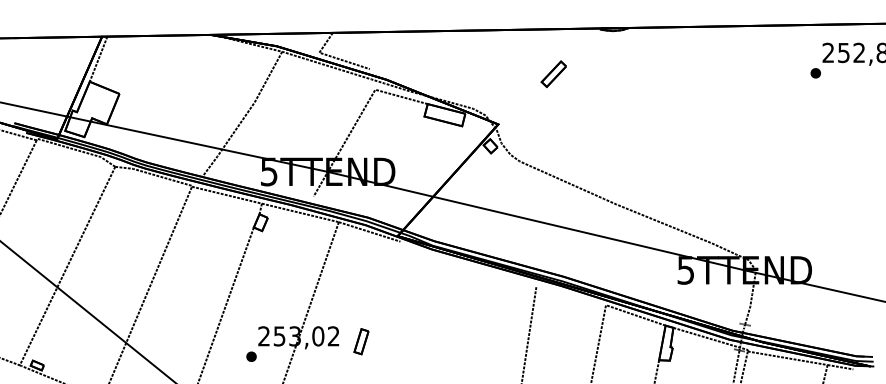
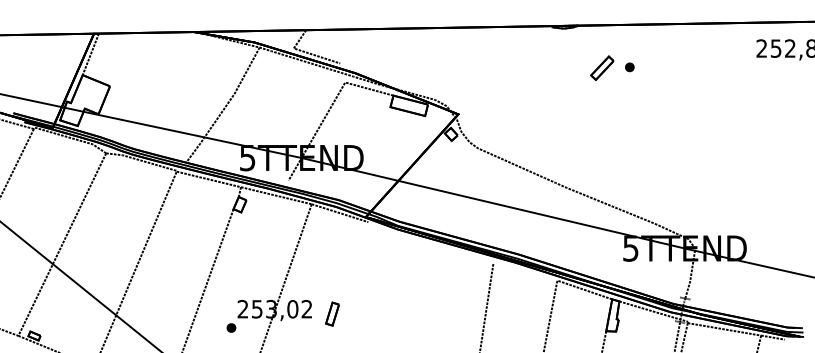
part: (815, 73) -> (629, 67), moved
part: (553, 74) -> (601, 68), moved

